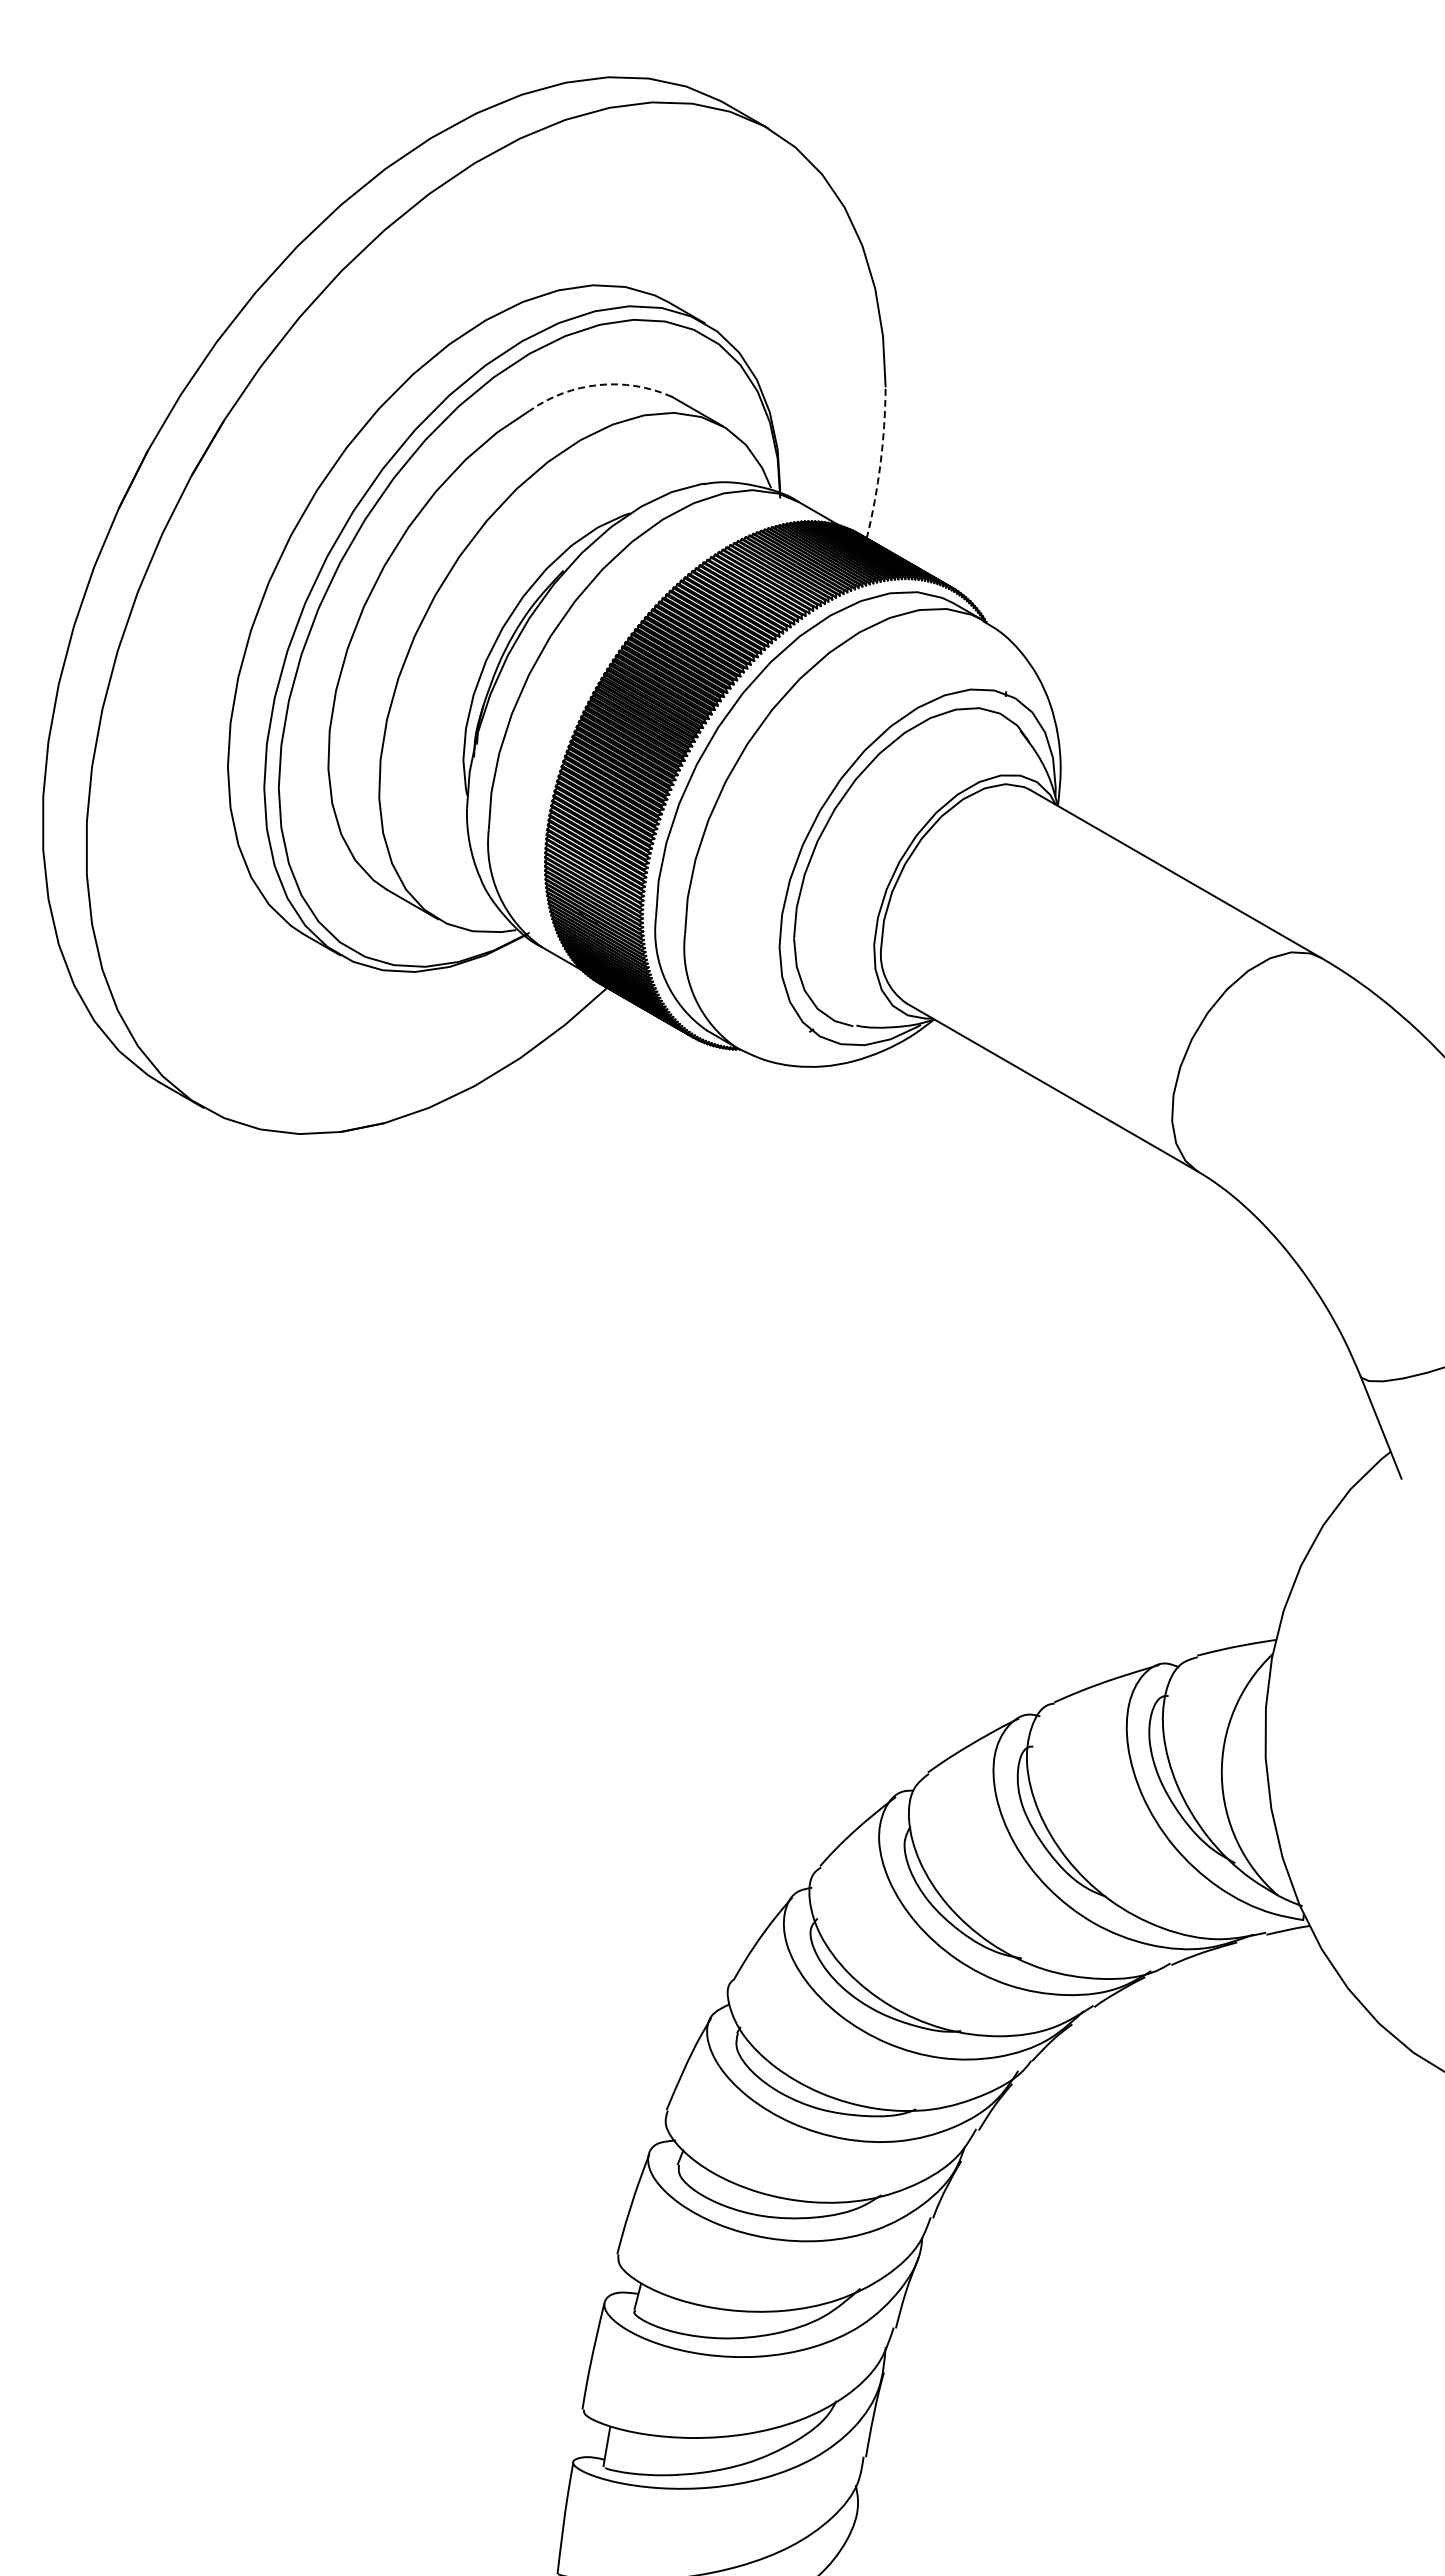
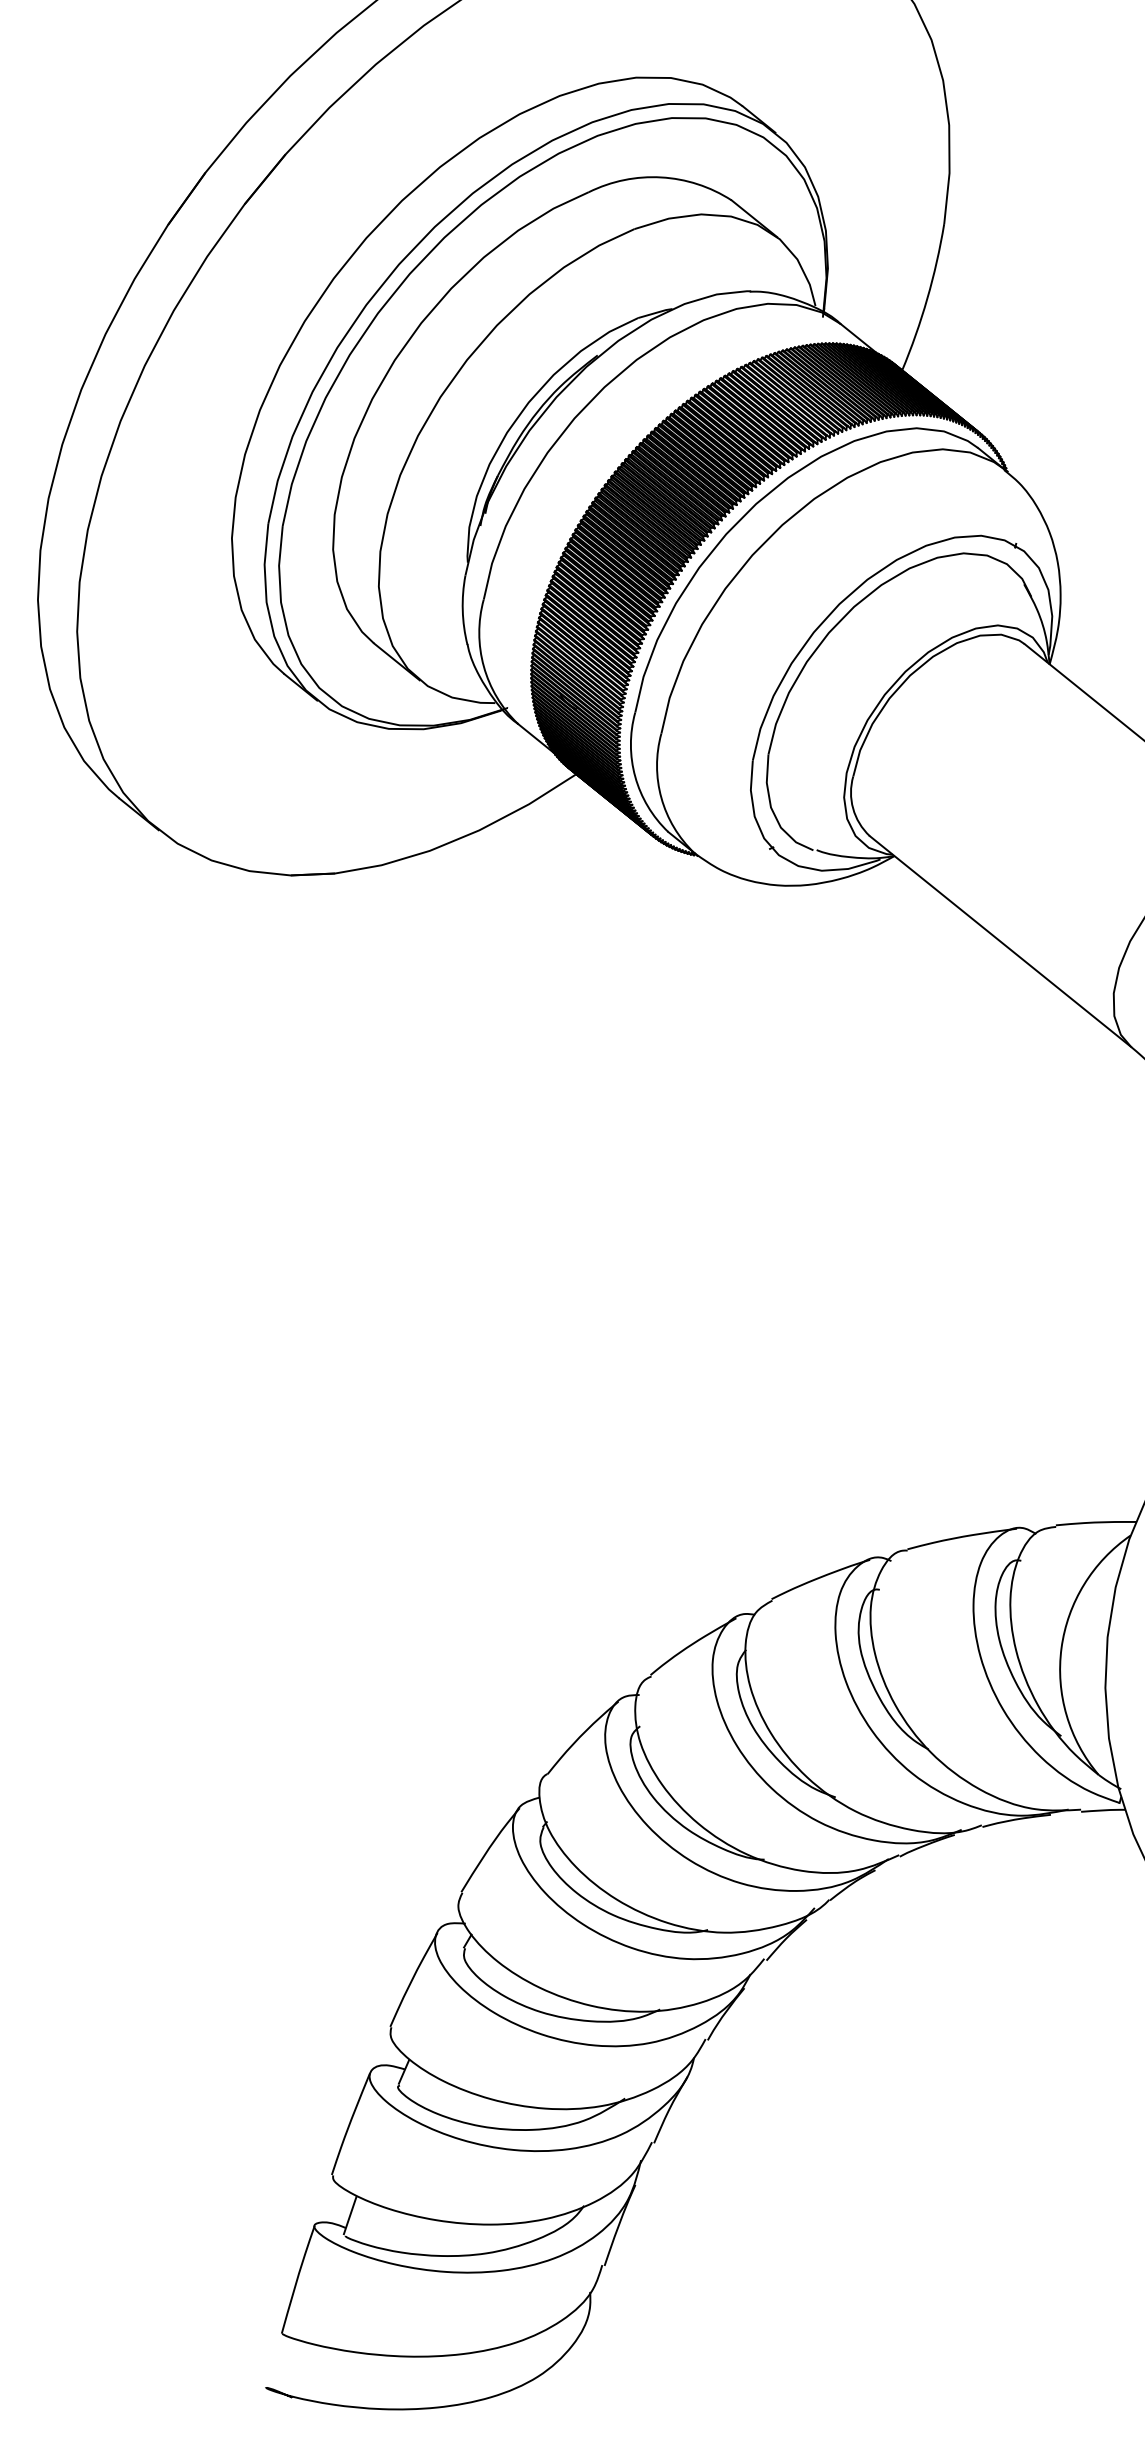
arc: (598, 385) -> (660, 177), dashed -> solid
arc: (880, 463) -> (927, 298), dashed -> solid

